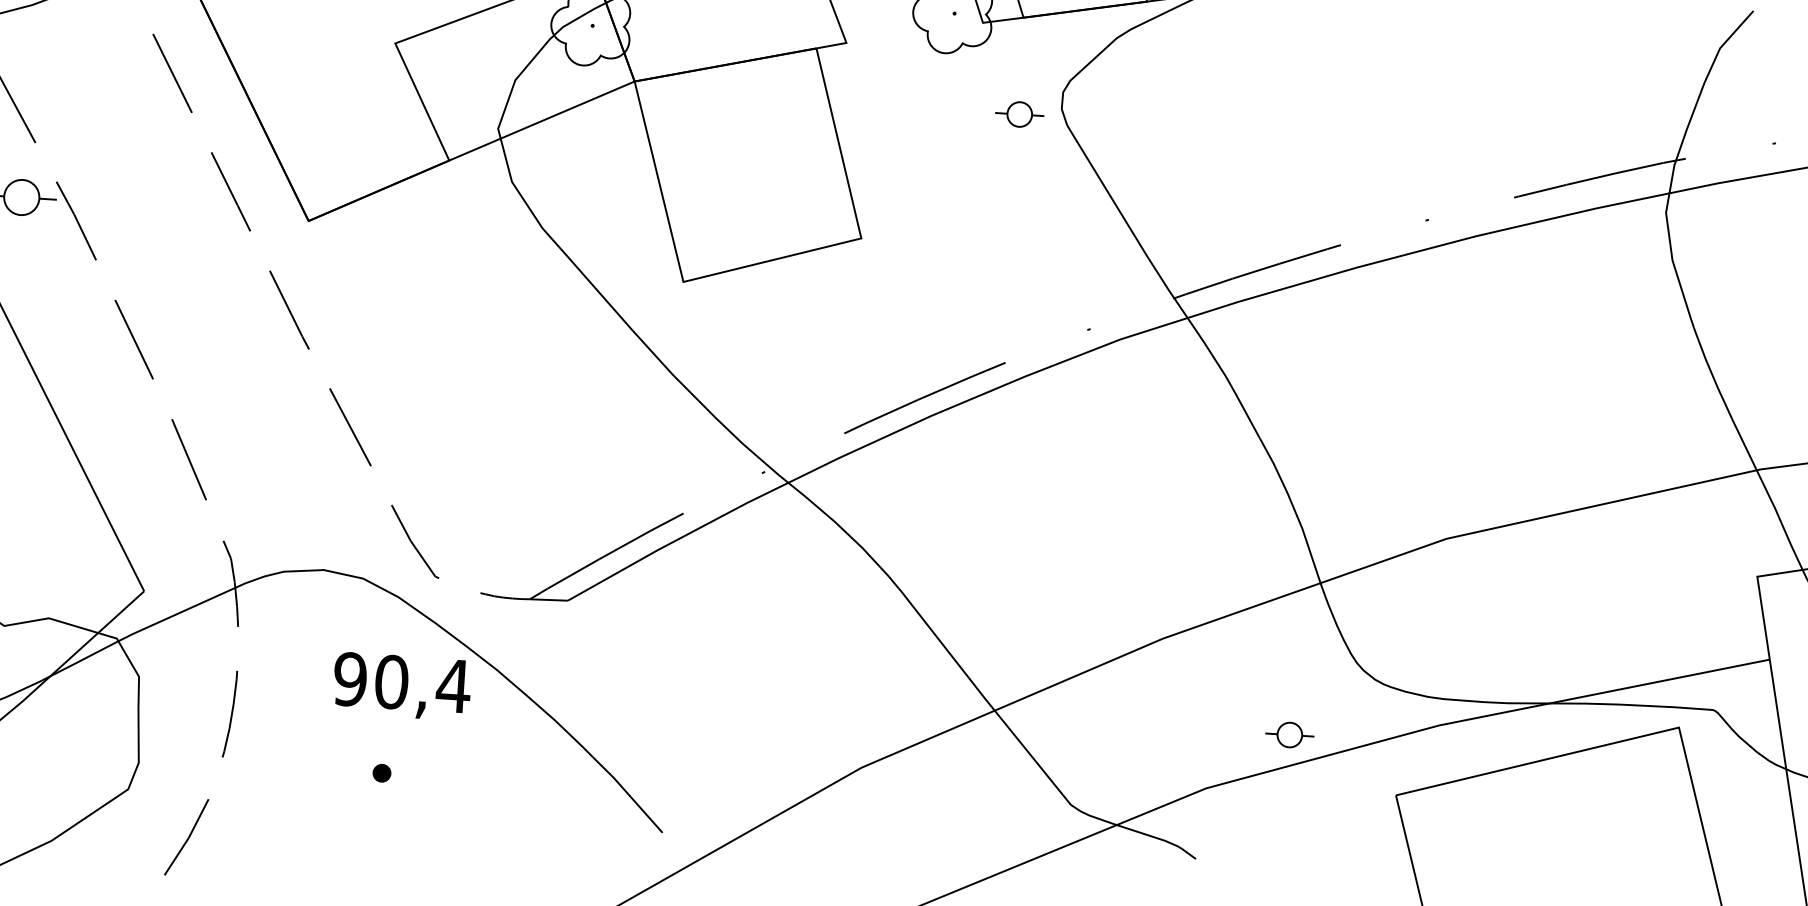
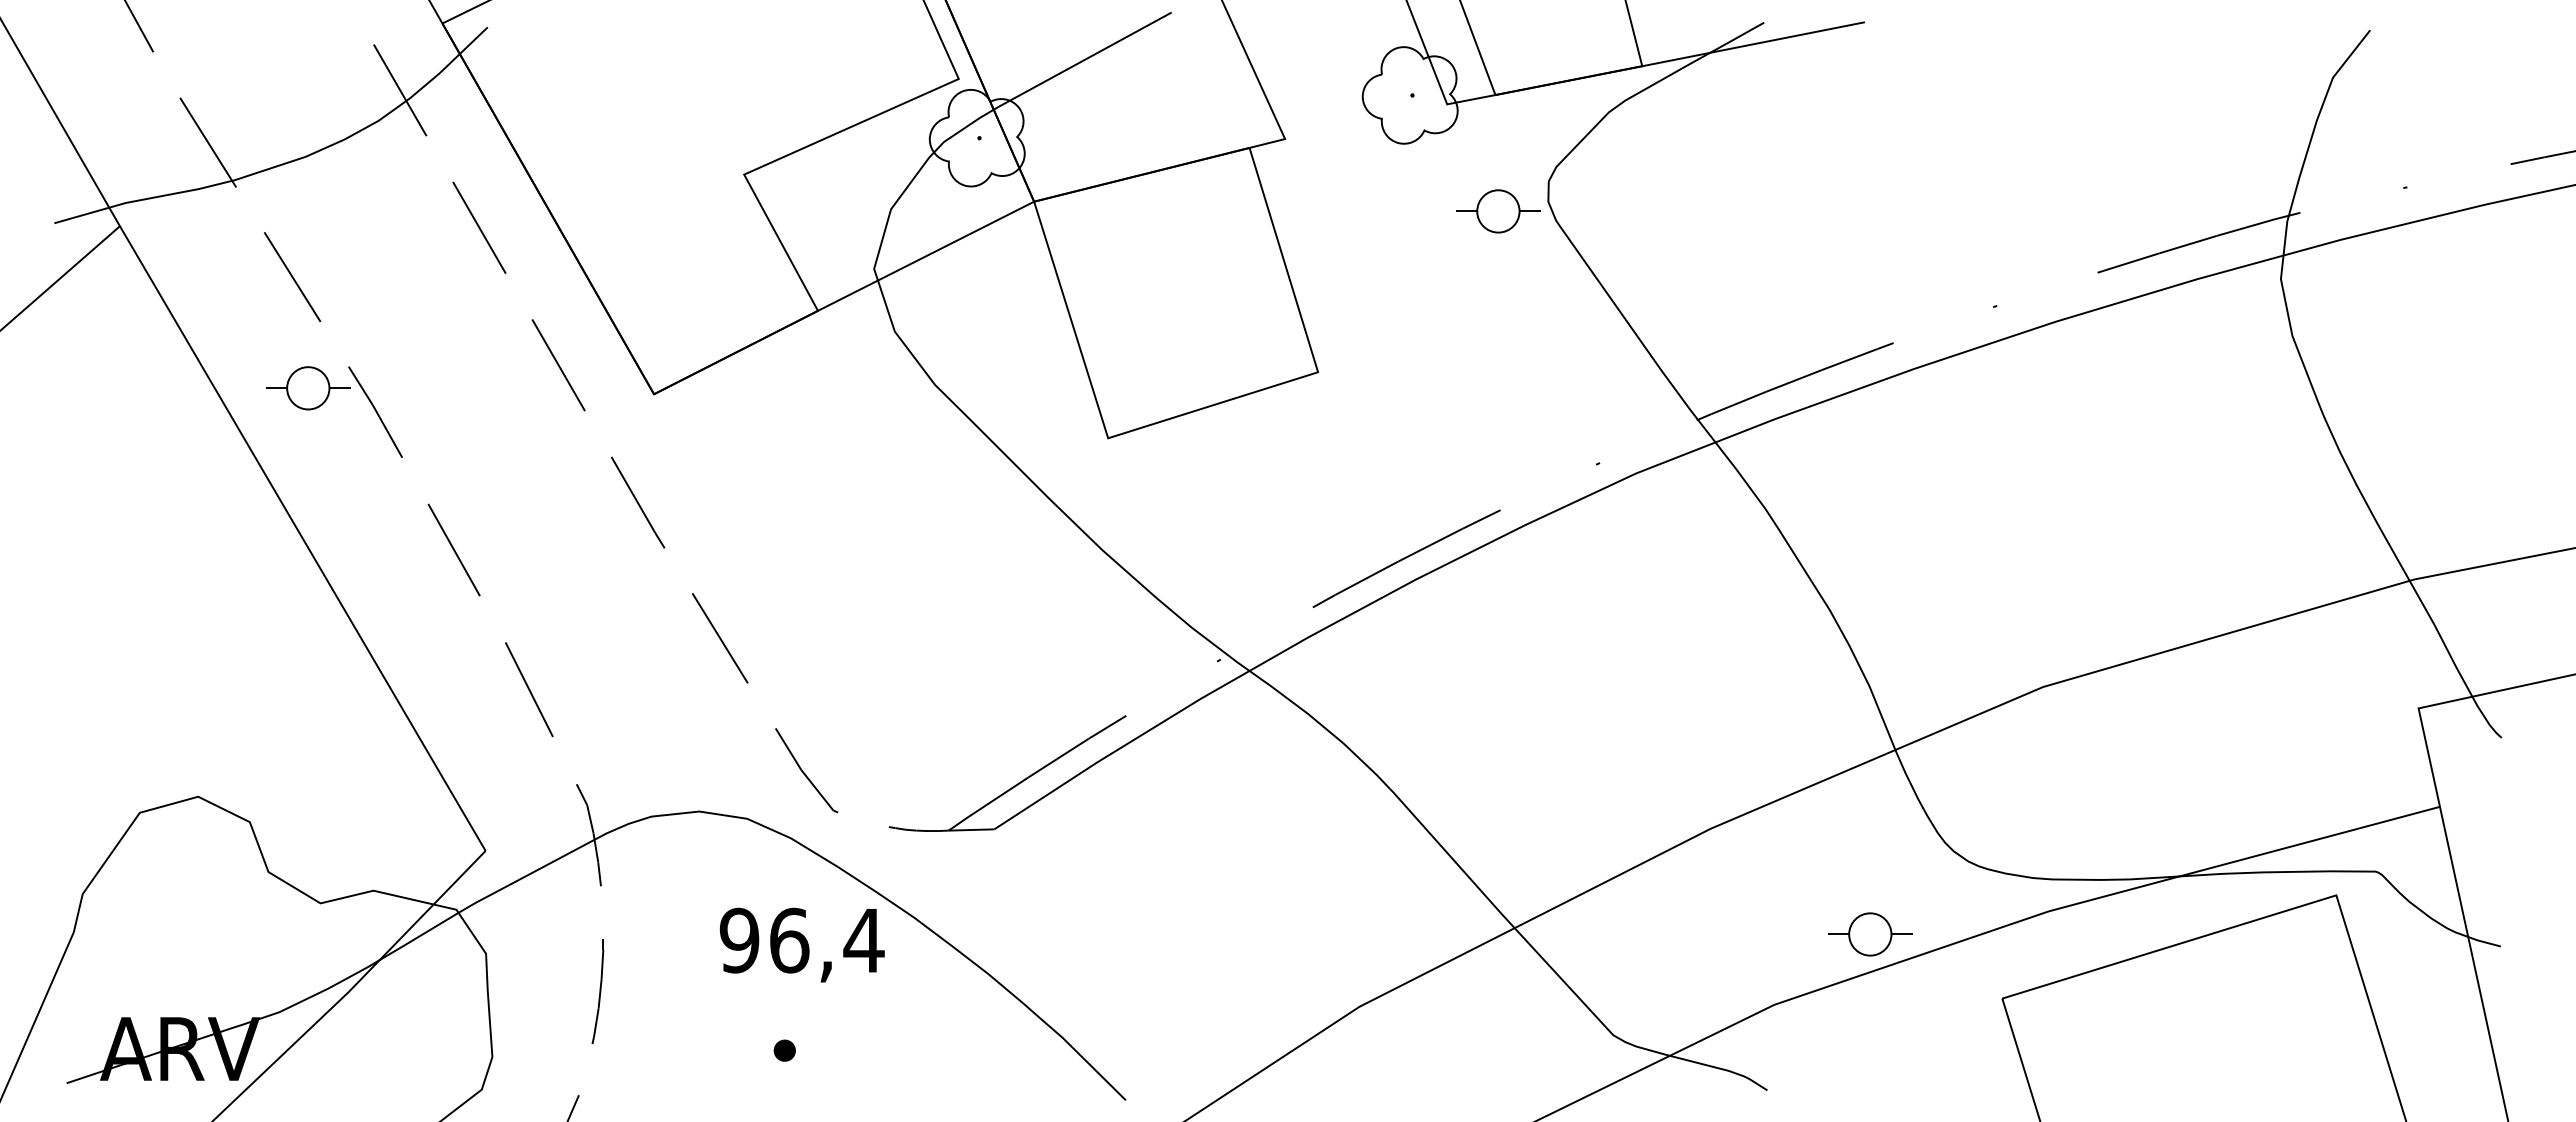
part: (1019, 114) -> (1498, 211), size x1.43
text: (391, 681) -> (789, 940), 90,4 -> 96,4
part: (1289, 735) -> (1870, 934), size x1.43

